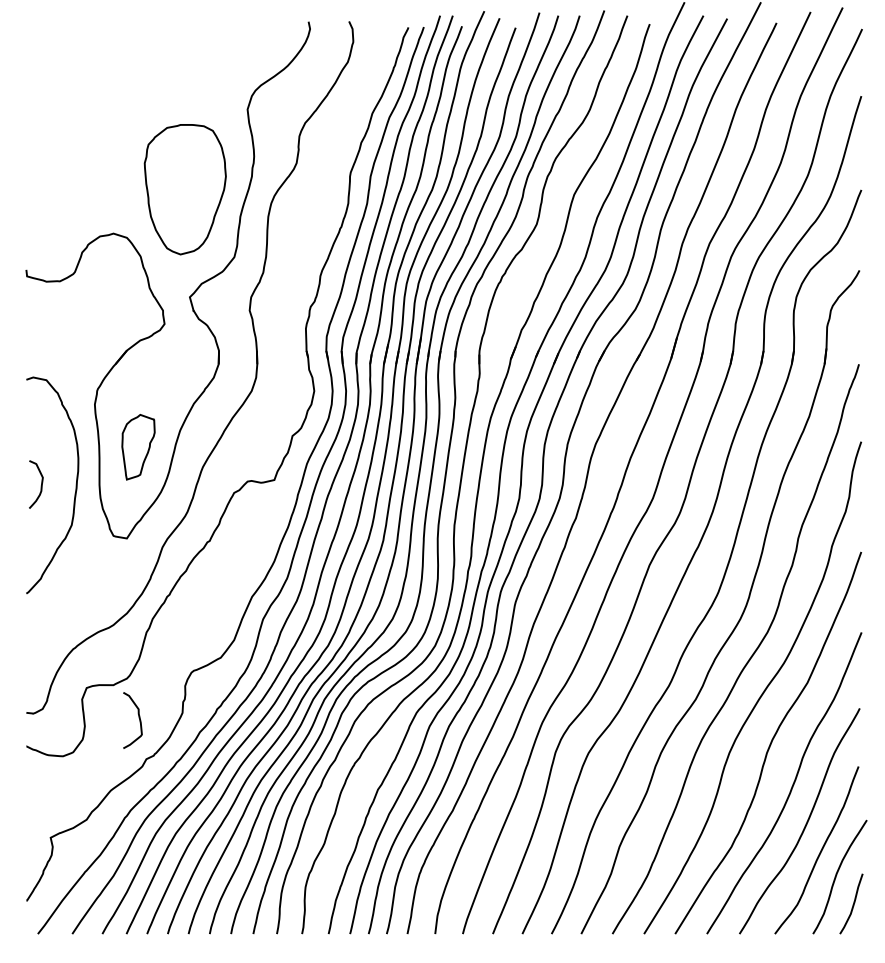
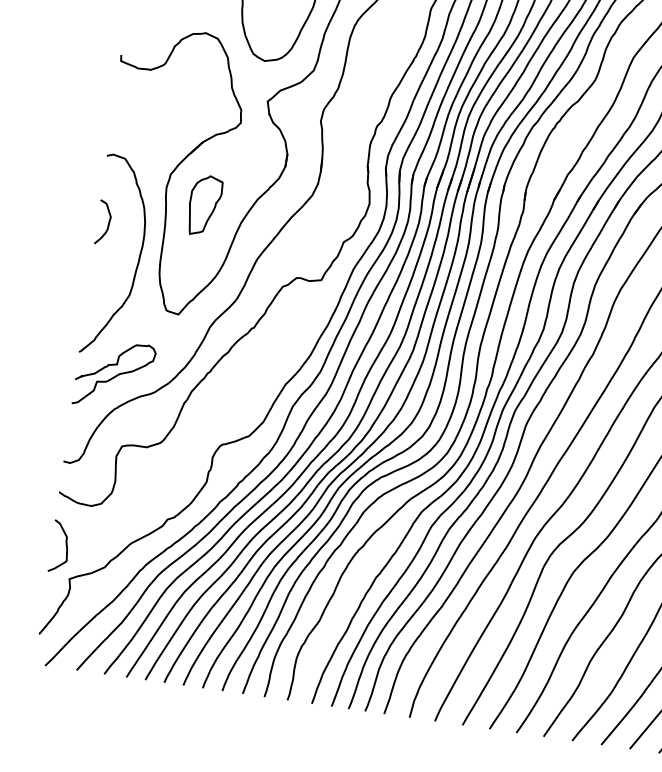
part: (138, 447) -> (204, 205), moved
curve: (40, 485) -> (107, 223), moved
curve: (68, 613) -> (115, 375), added
curve: (138, 718) -> (65, 545), moved

